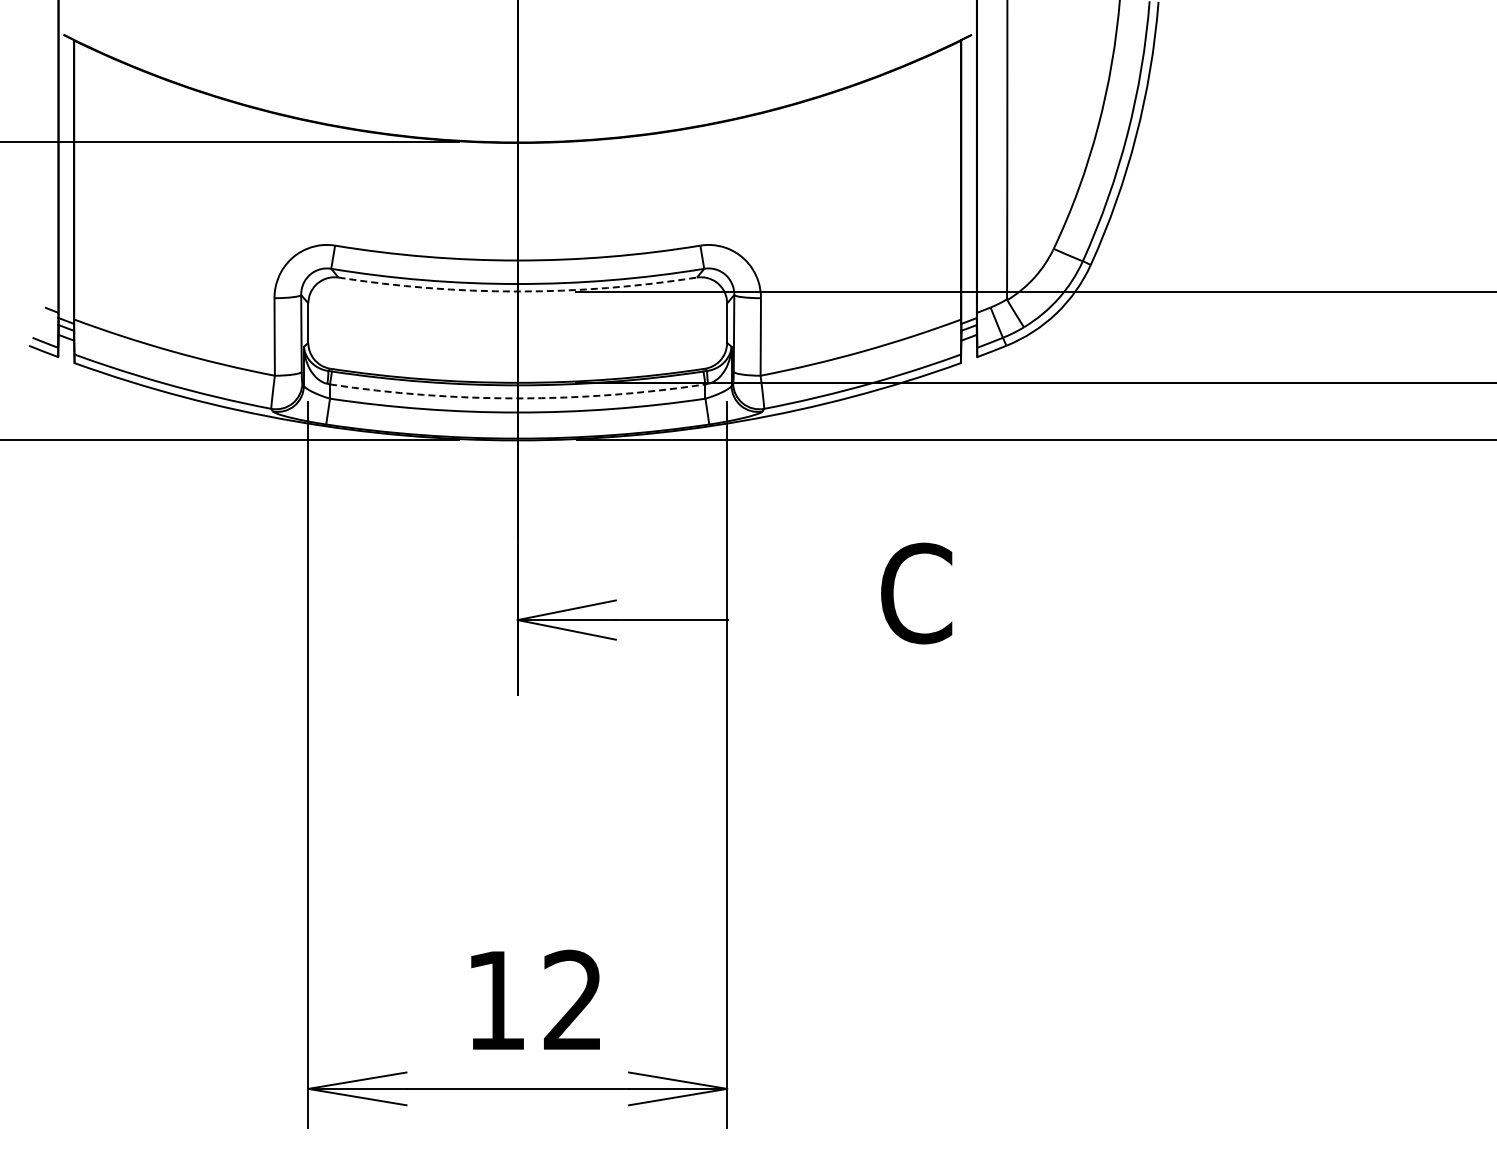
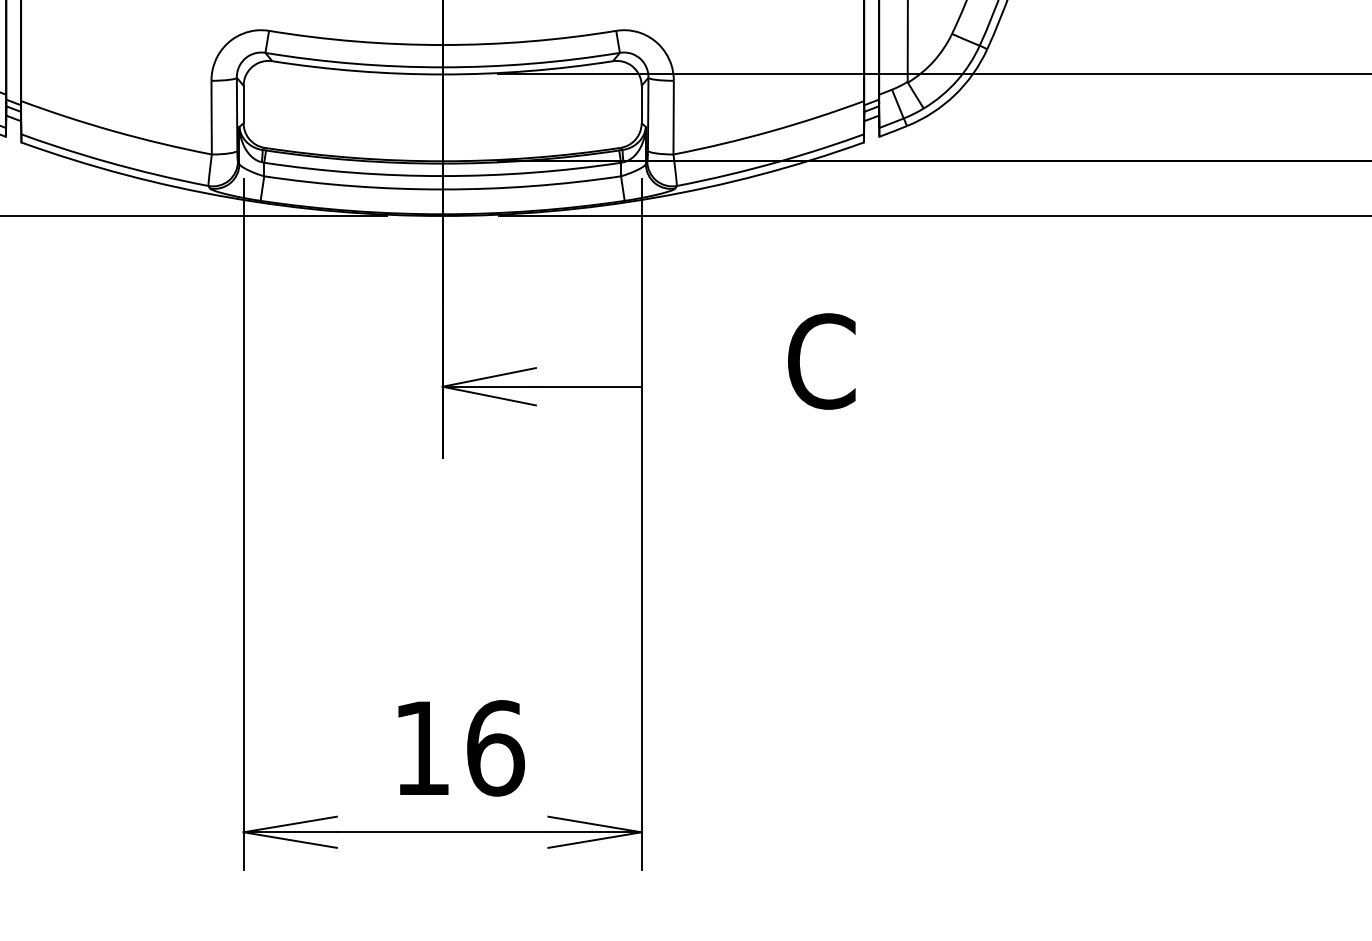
arc: (517, 291) -> (442, 74), dashed -> solid
arc: (517, 398) -> (442, 176), dashed -> solid
text: (573, 1000) -> (495, 748), 12 -> 16

